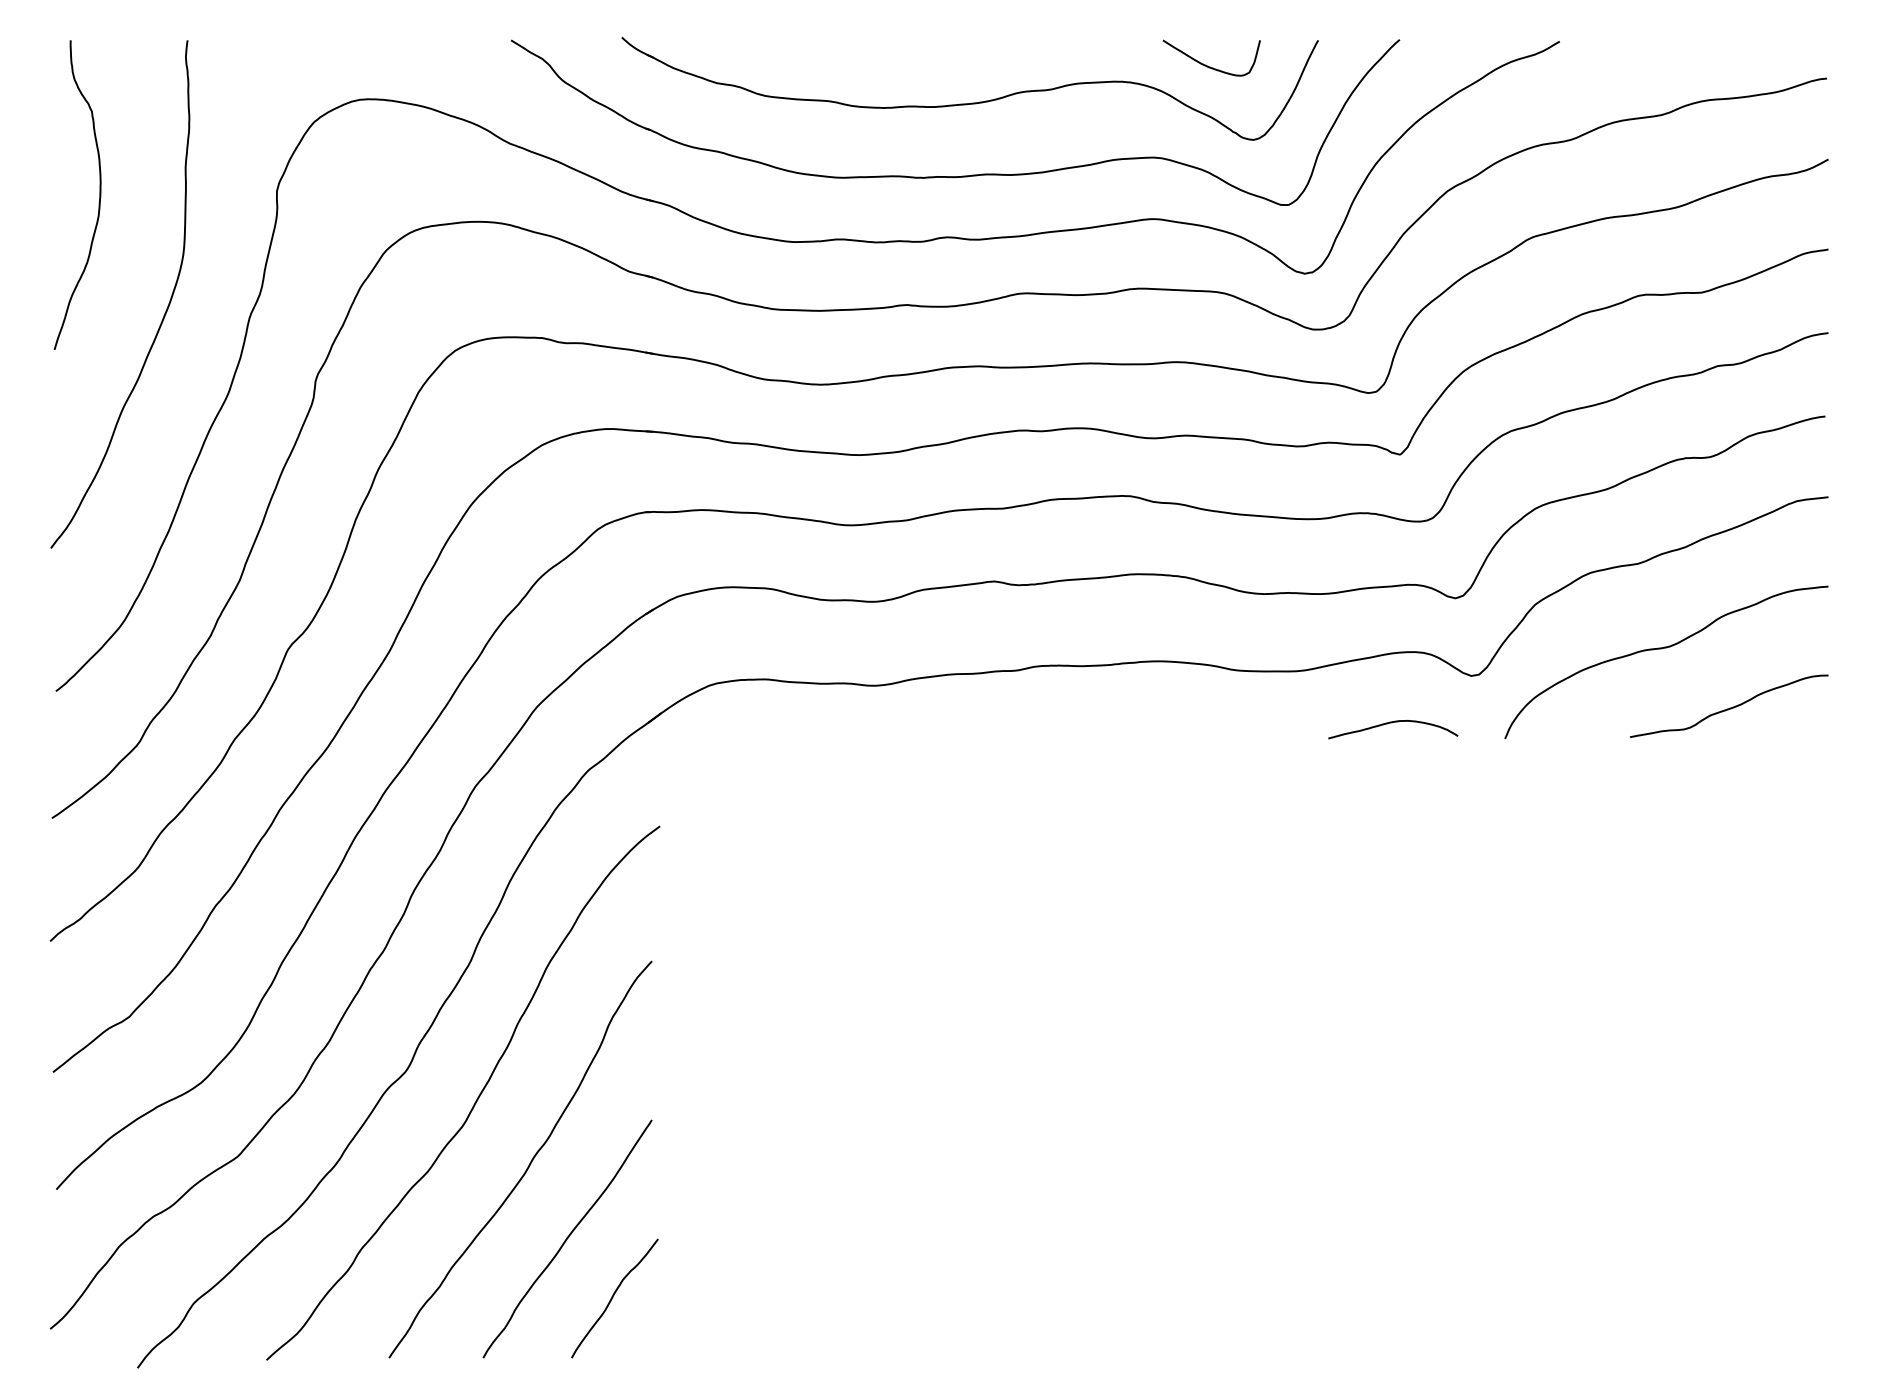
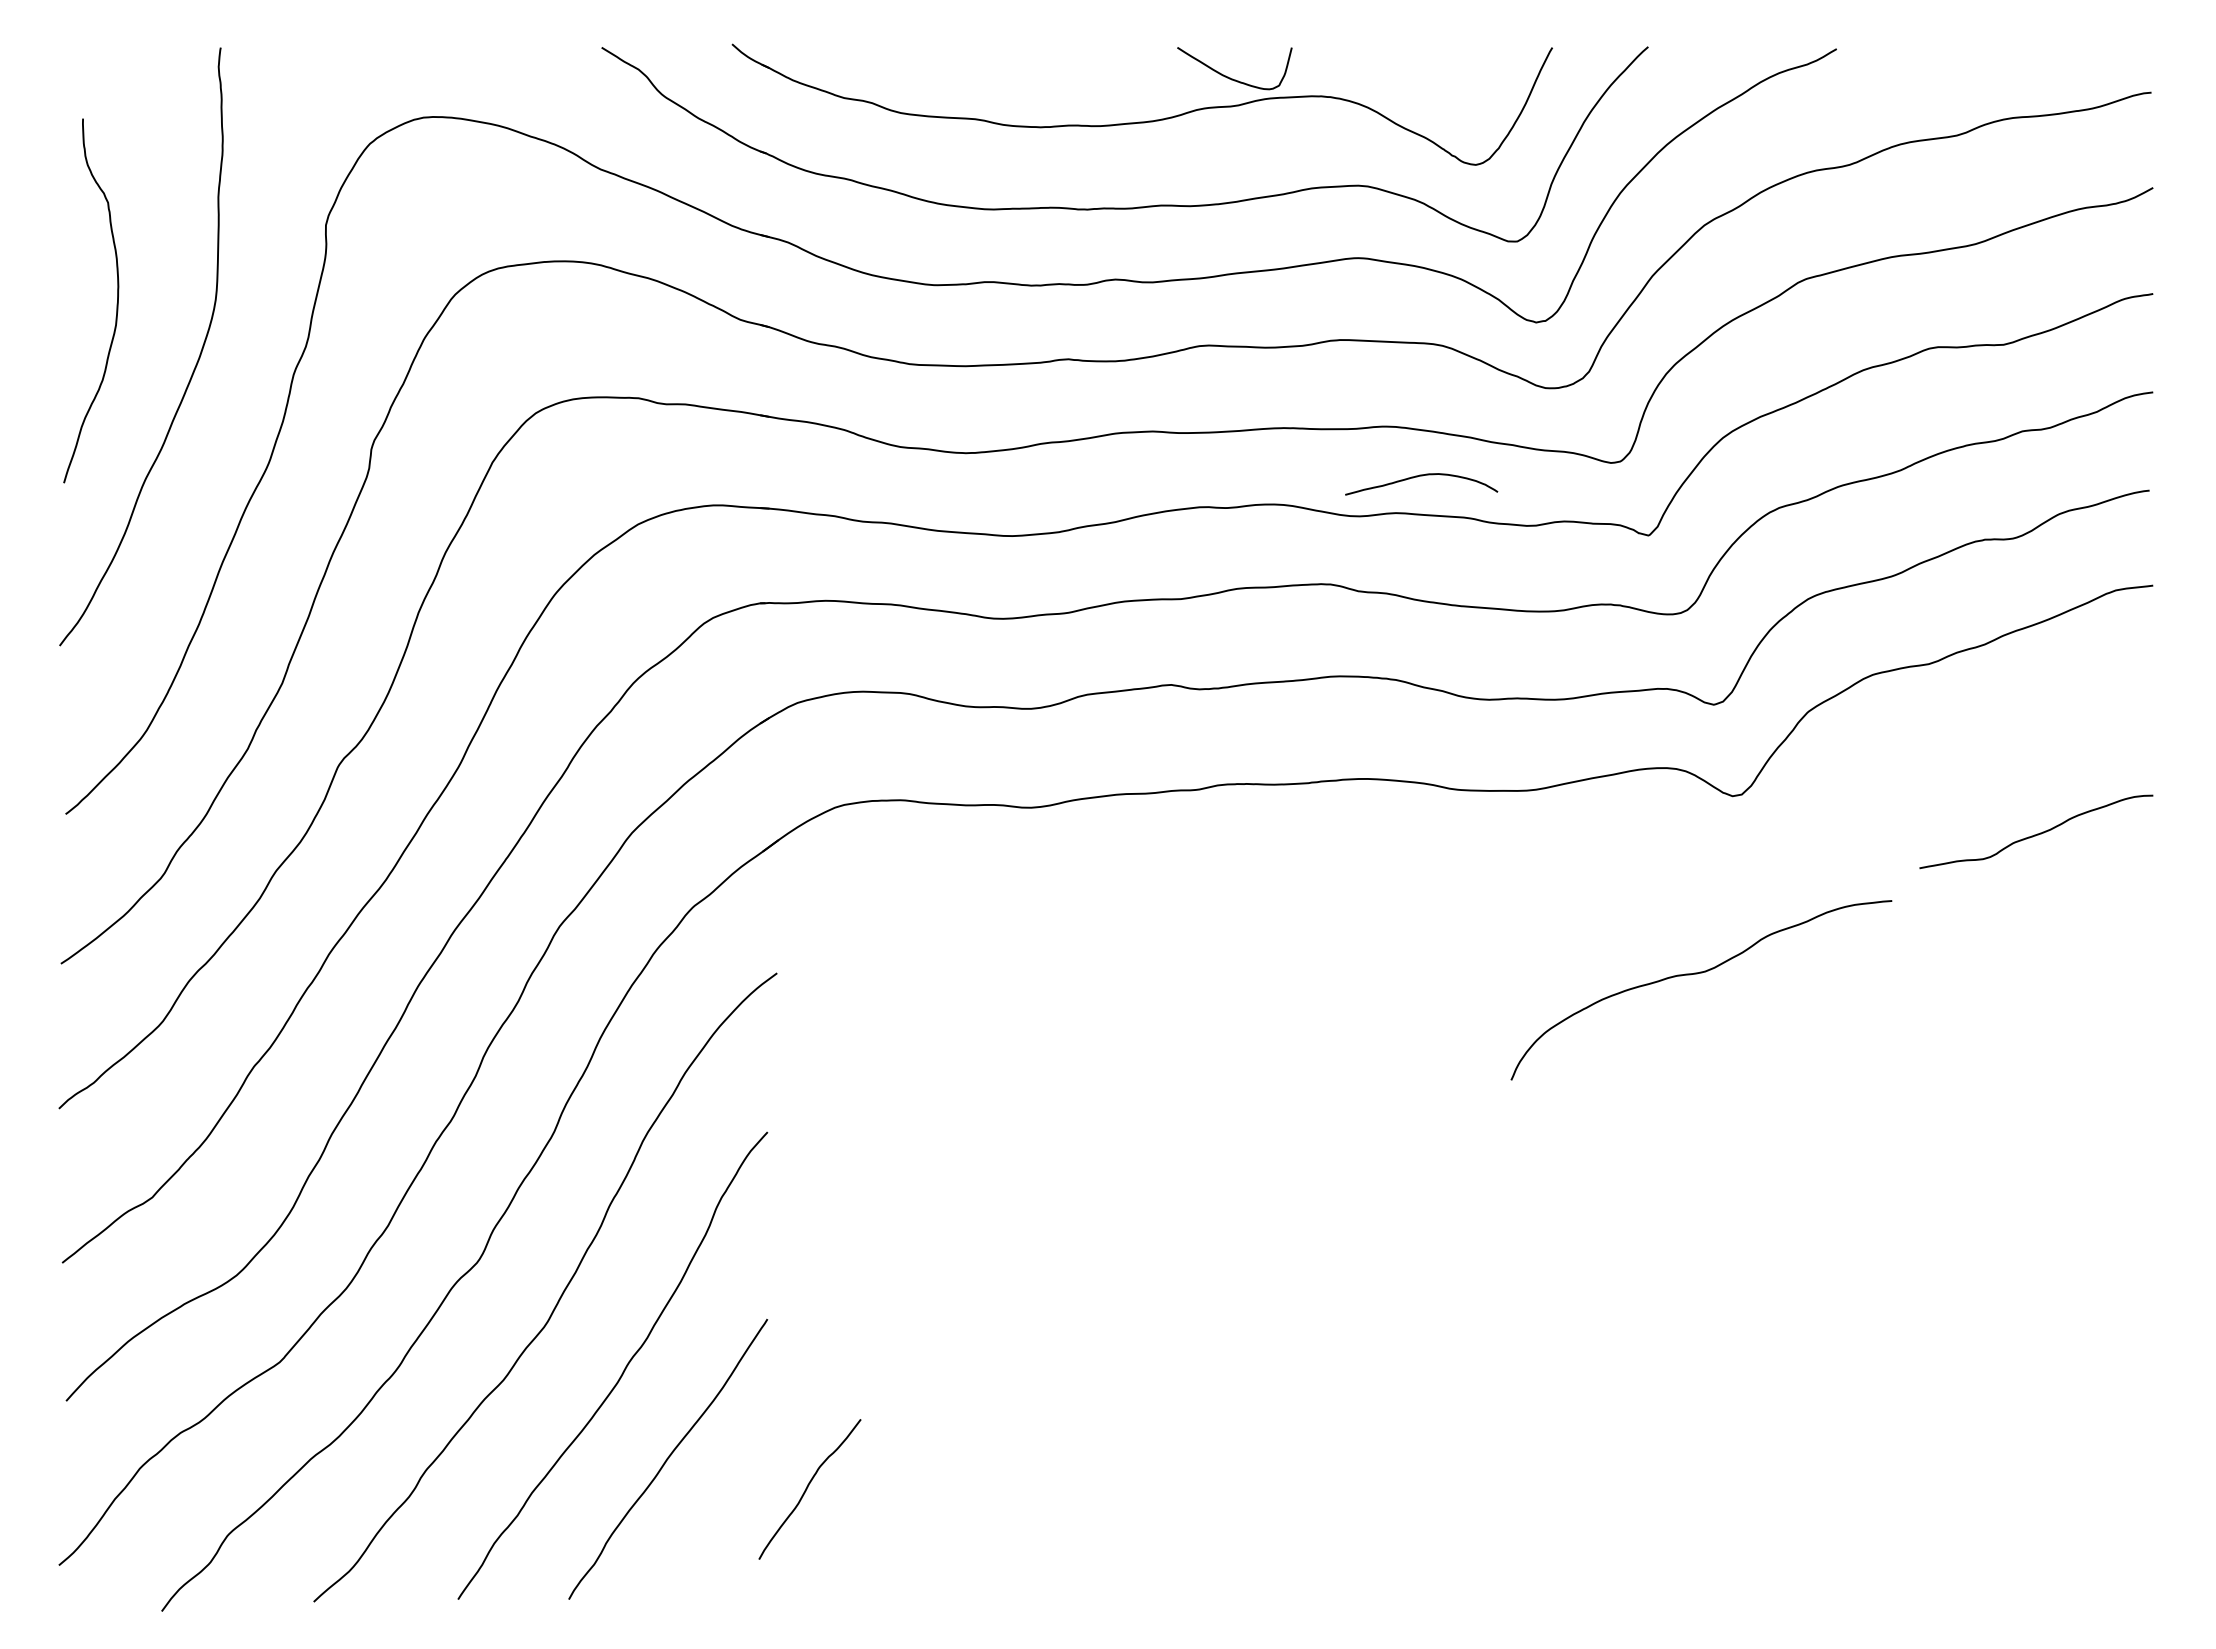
curve: (1208, 65) -> (1230, 77), moved
curve: (99, 197) -> (116, 303), moved
curve: (1663, 649) -> (1697, 974), moved
curve: (1393, 722) -> (1421, 476), moved
curve: (612, 1298) -> (807, 1489), moved

